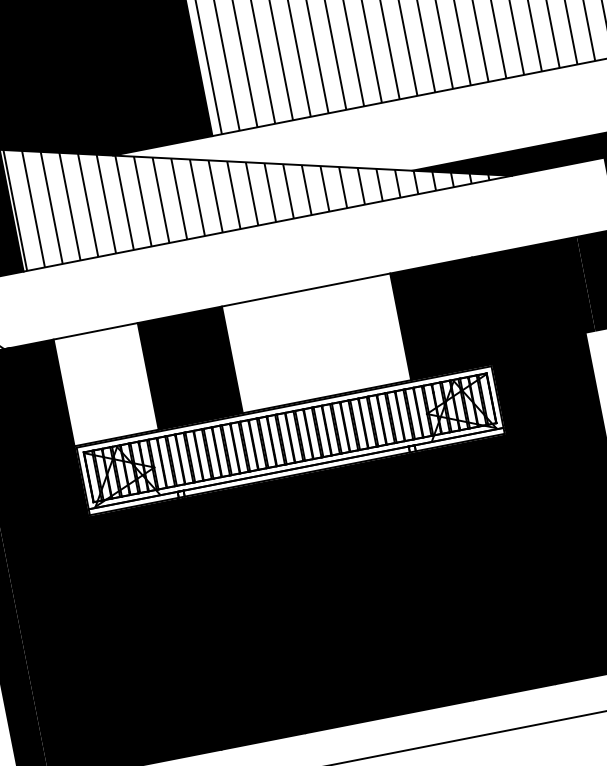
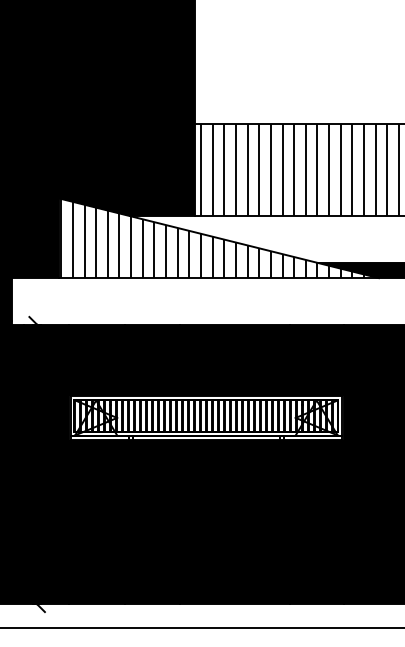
fill: (316, 343) -> (234, 359), added
fill: (105, 384) -> (96, 359), added

